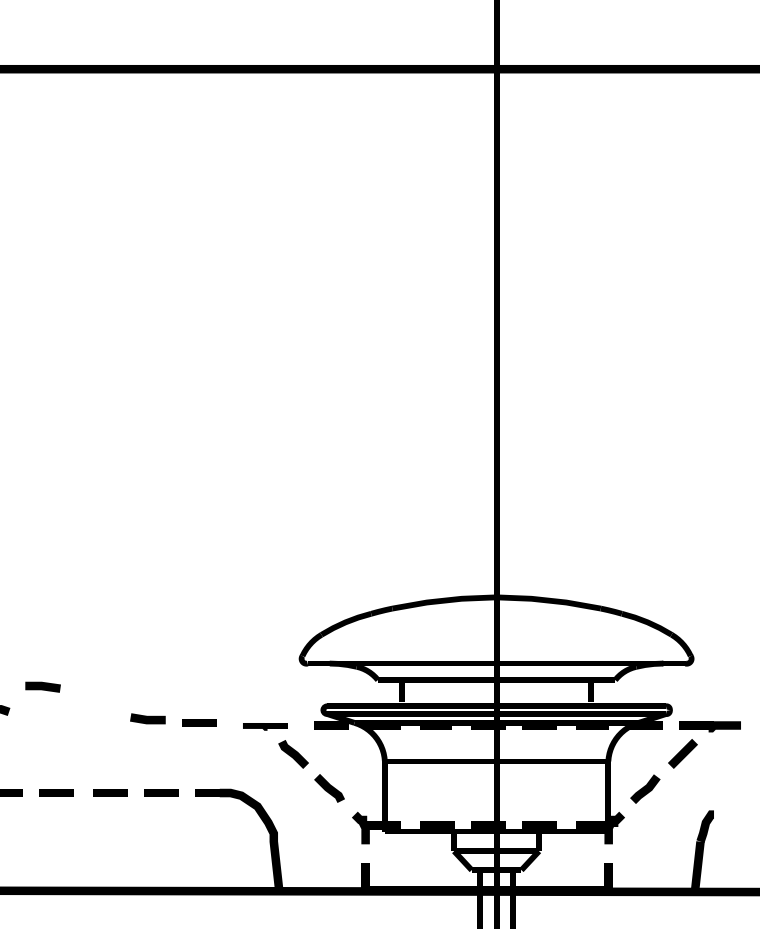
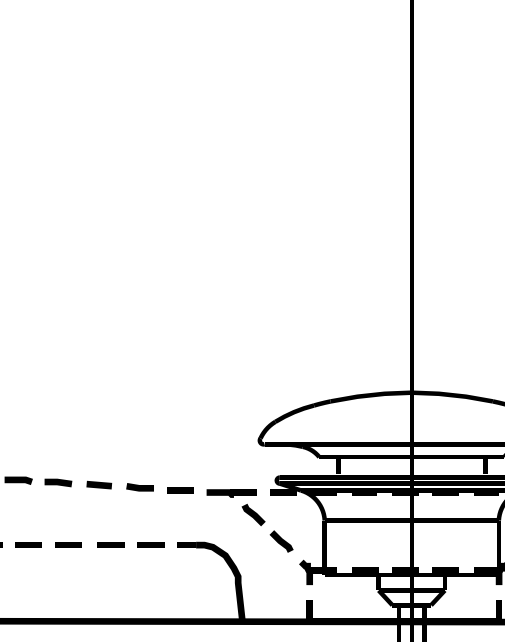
line: (42, 686) -> (57, 482), moved
line: (95, 715) -> (99, 484), added
part: (265, 726) -> (231, 493), size x1.43

